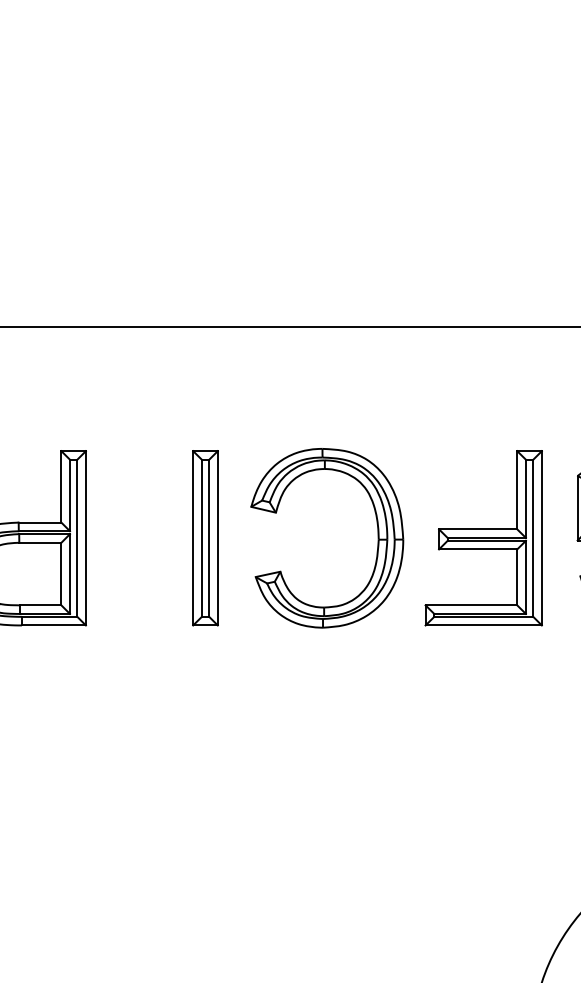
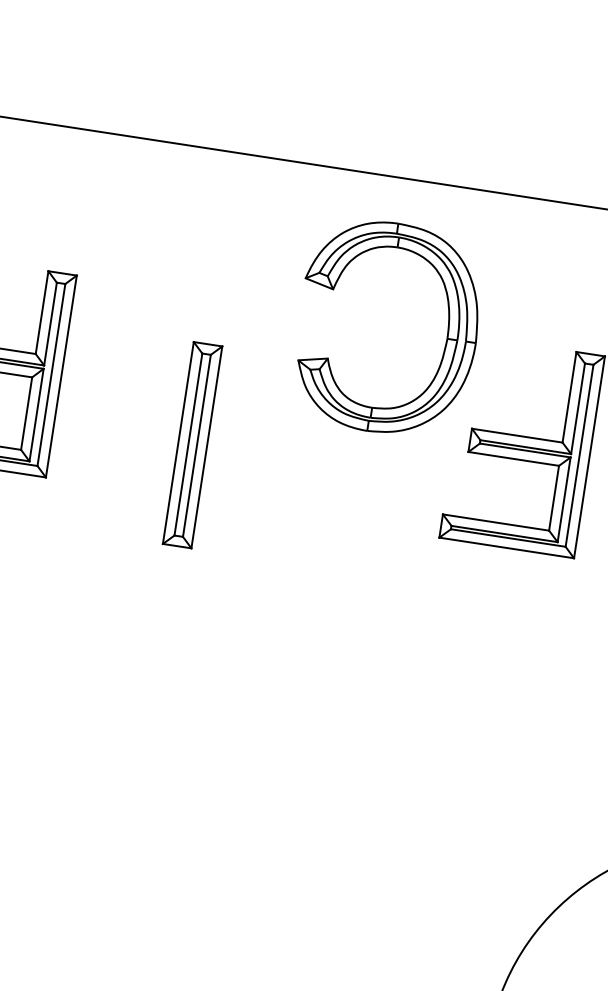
part: (205, 538) -> (192, 445), moved
part: (377, 538) -> (446, 337), moved

